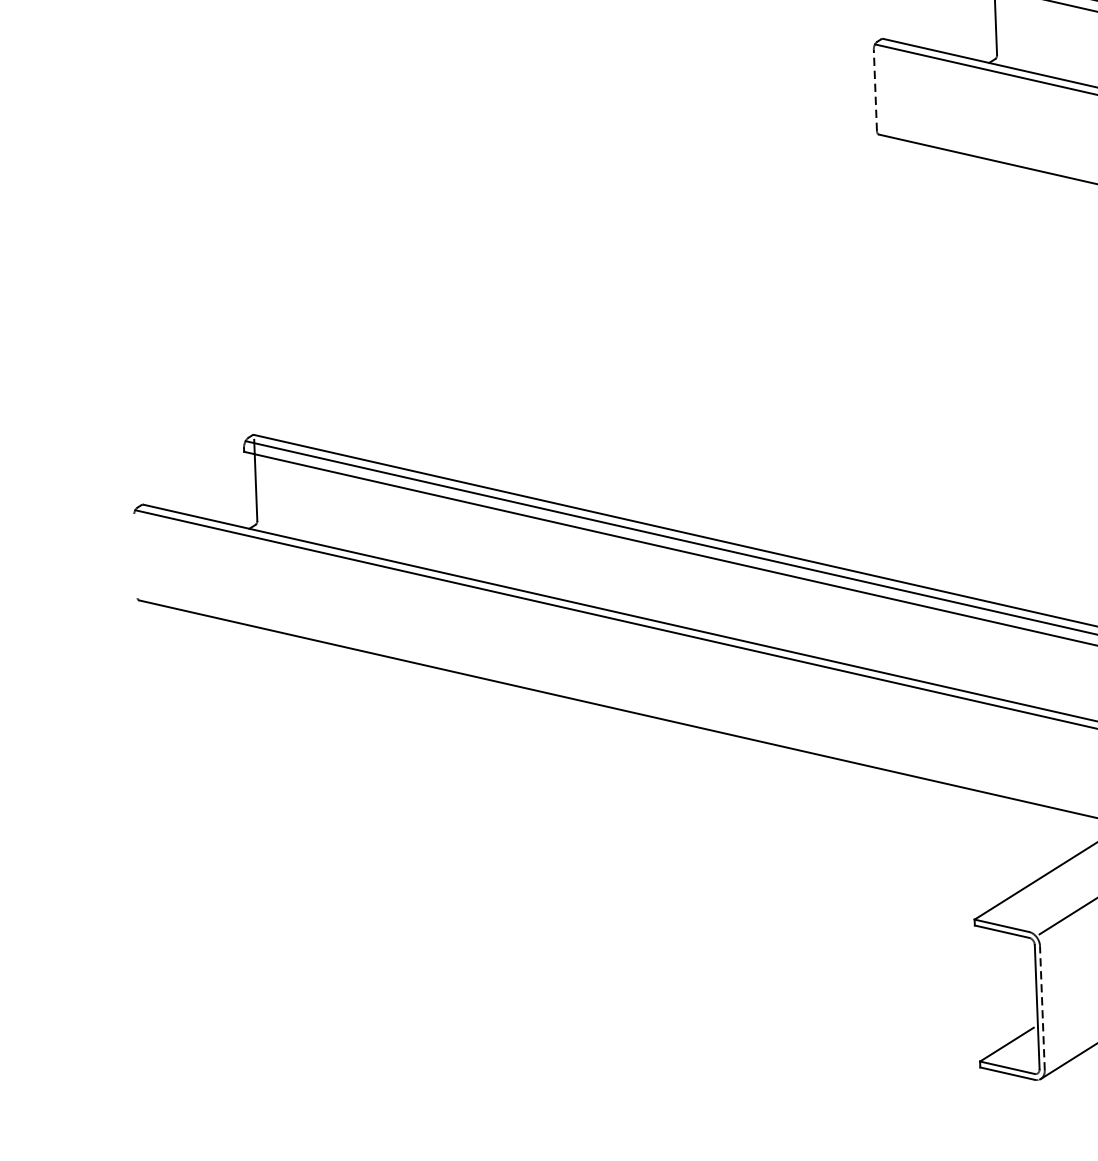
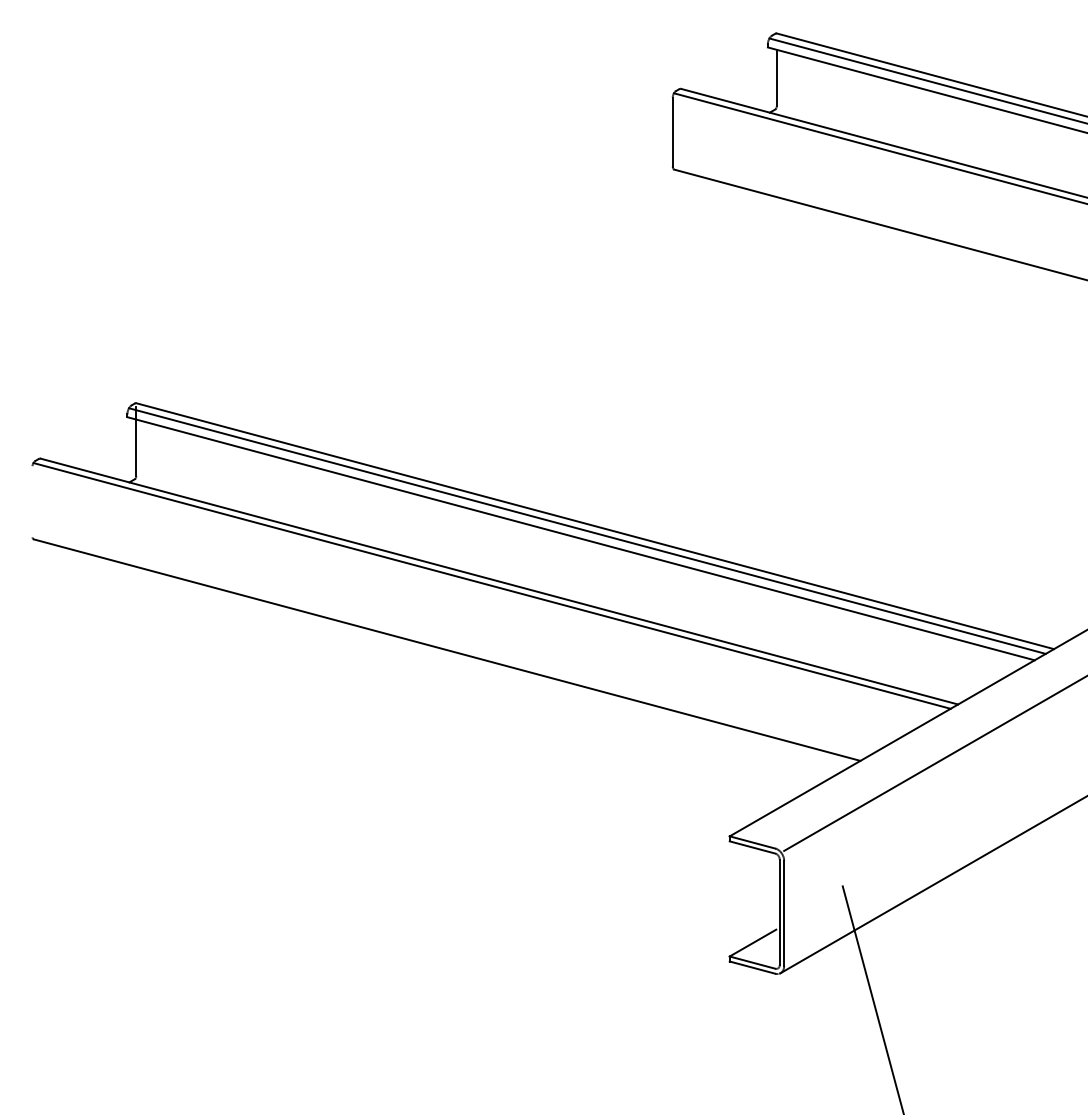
line: (875, 89) -> (672, 131), dashed -> solid
line: (1042, 1008) -> (784, 913), dashed -> solid

